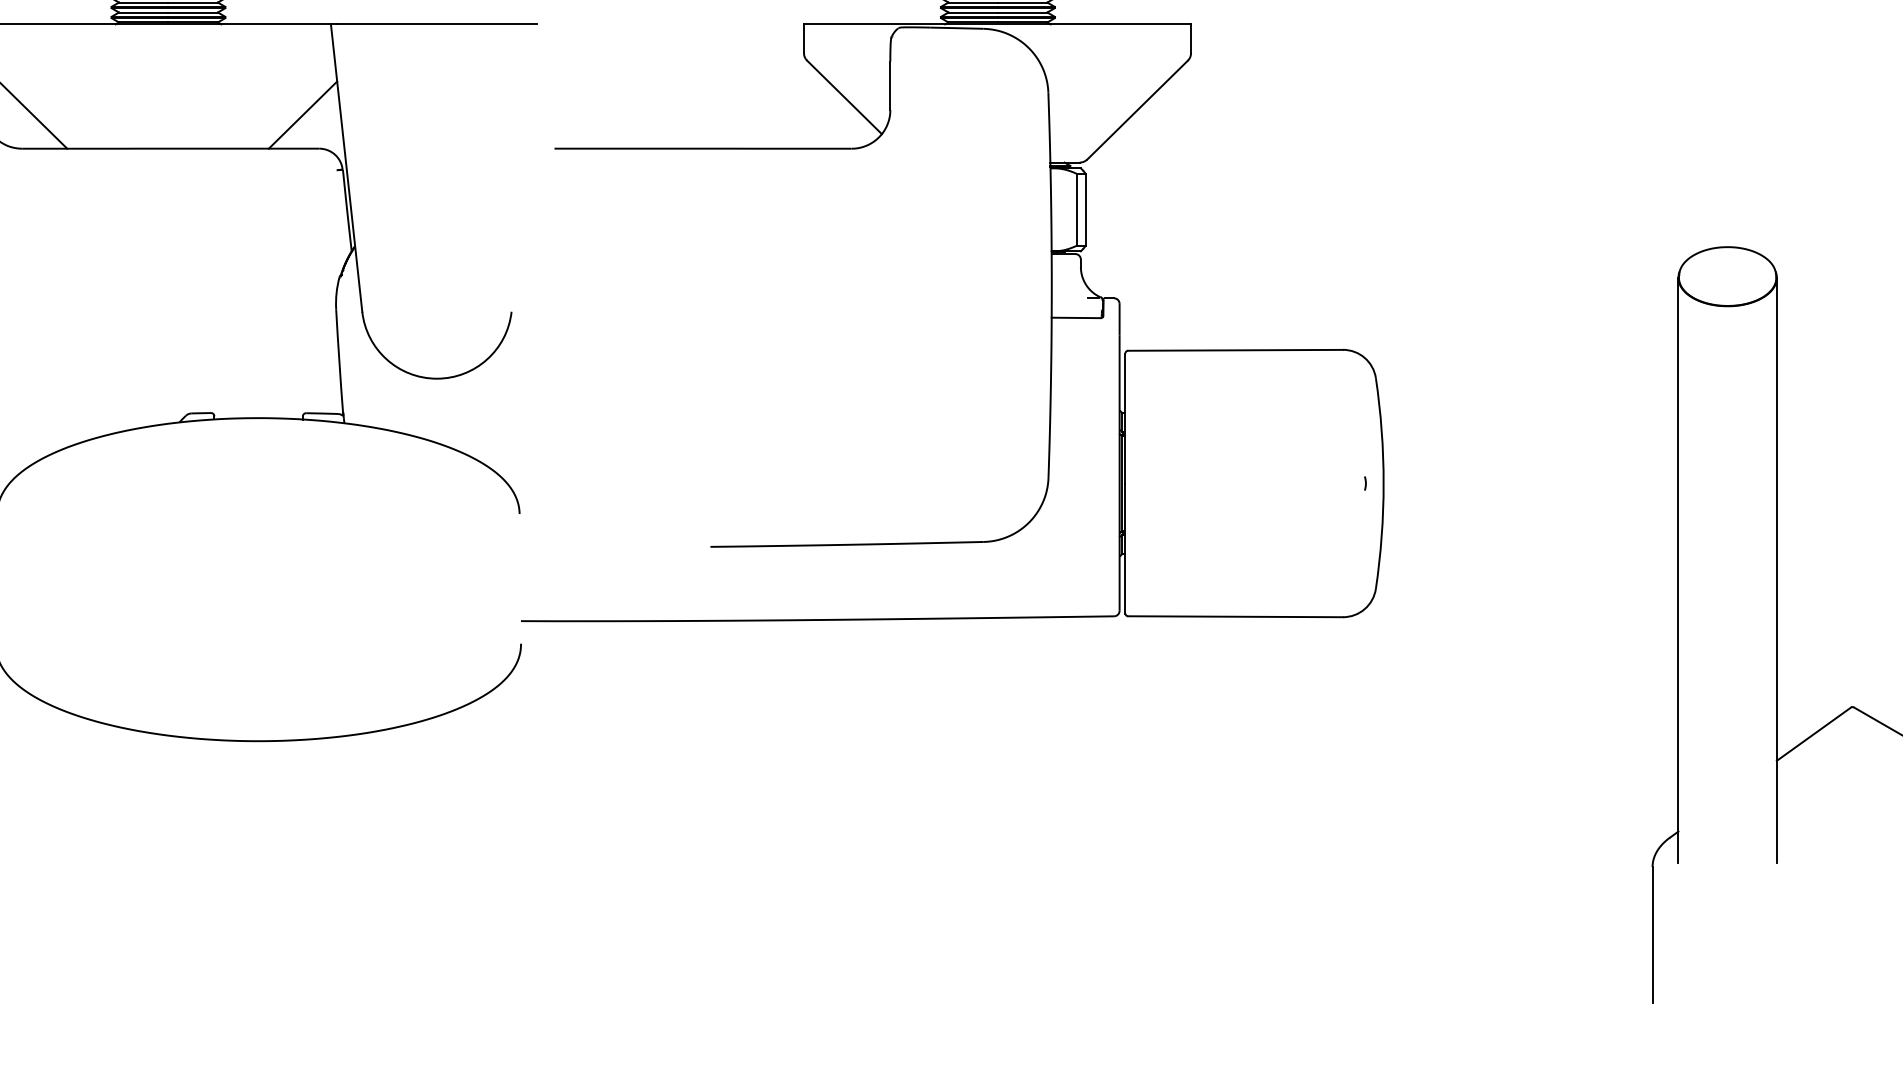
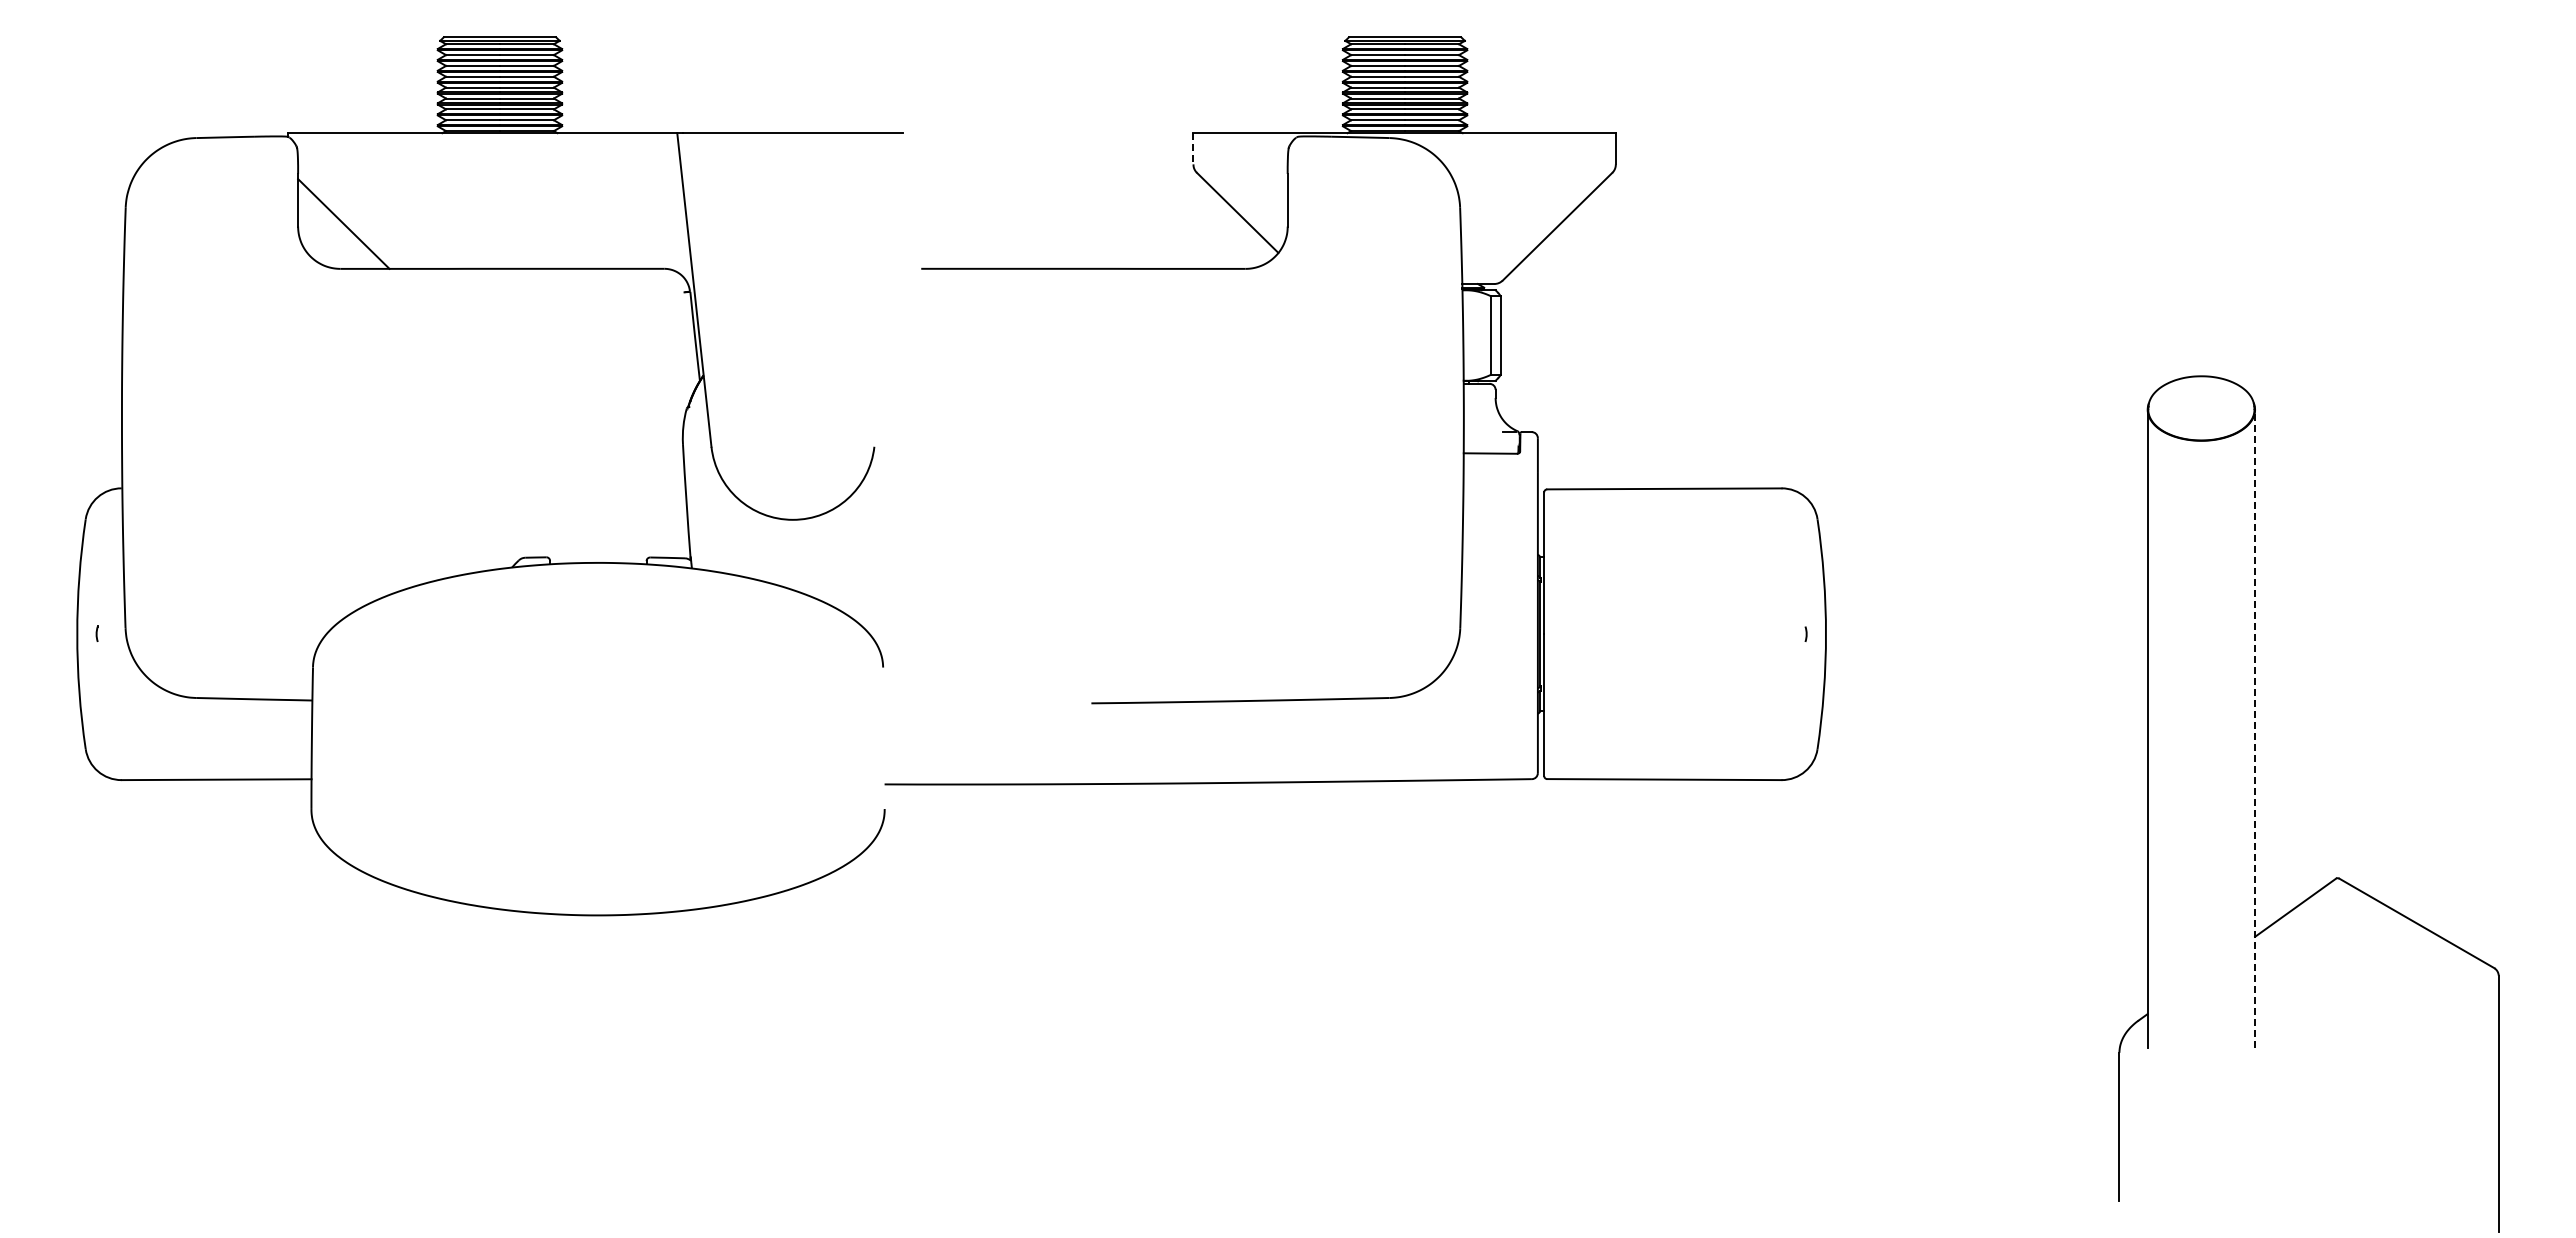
line: (804, 38) -> (1193, 148), solid -> dashed
line: (302, 114) -> (646, 231), removed
line: (1777, 569) -> (2255, 728), solid -> dashed

